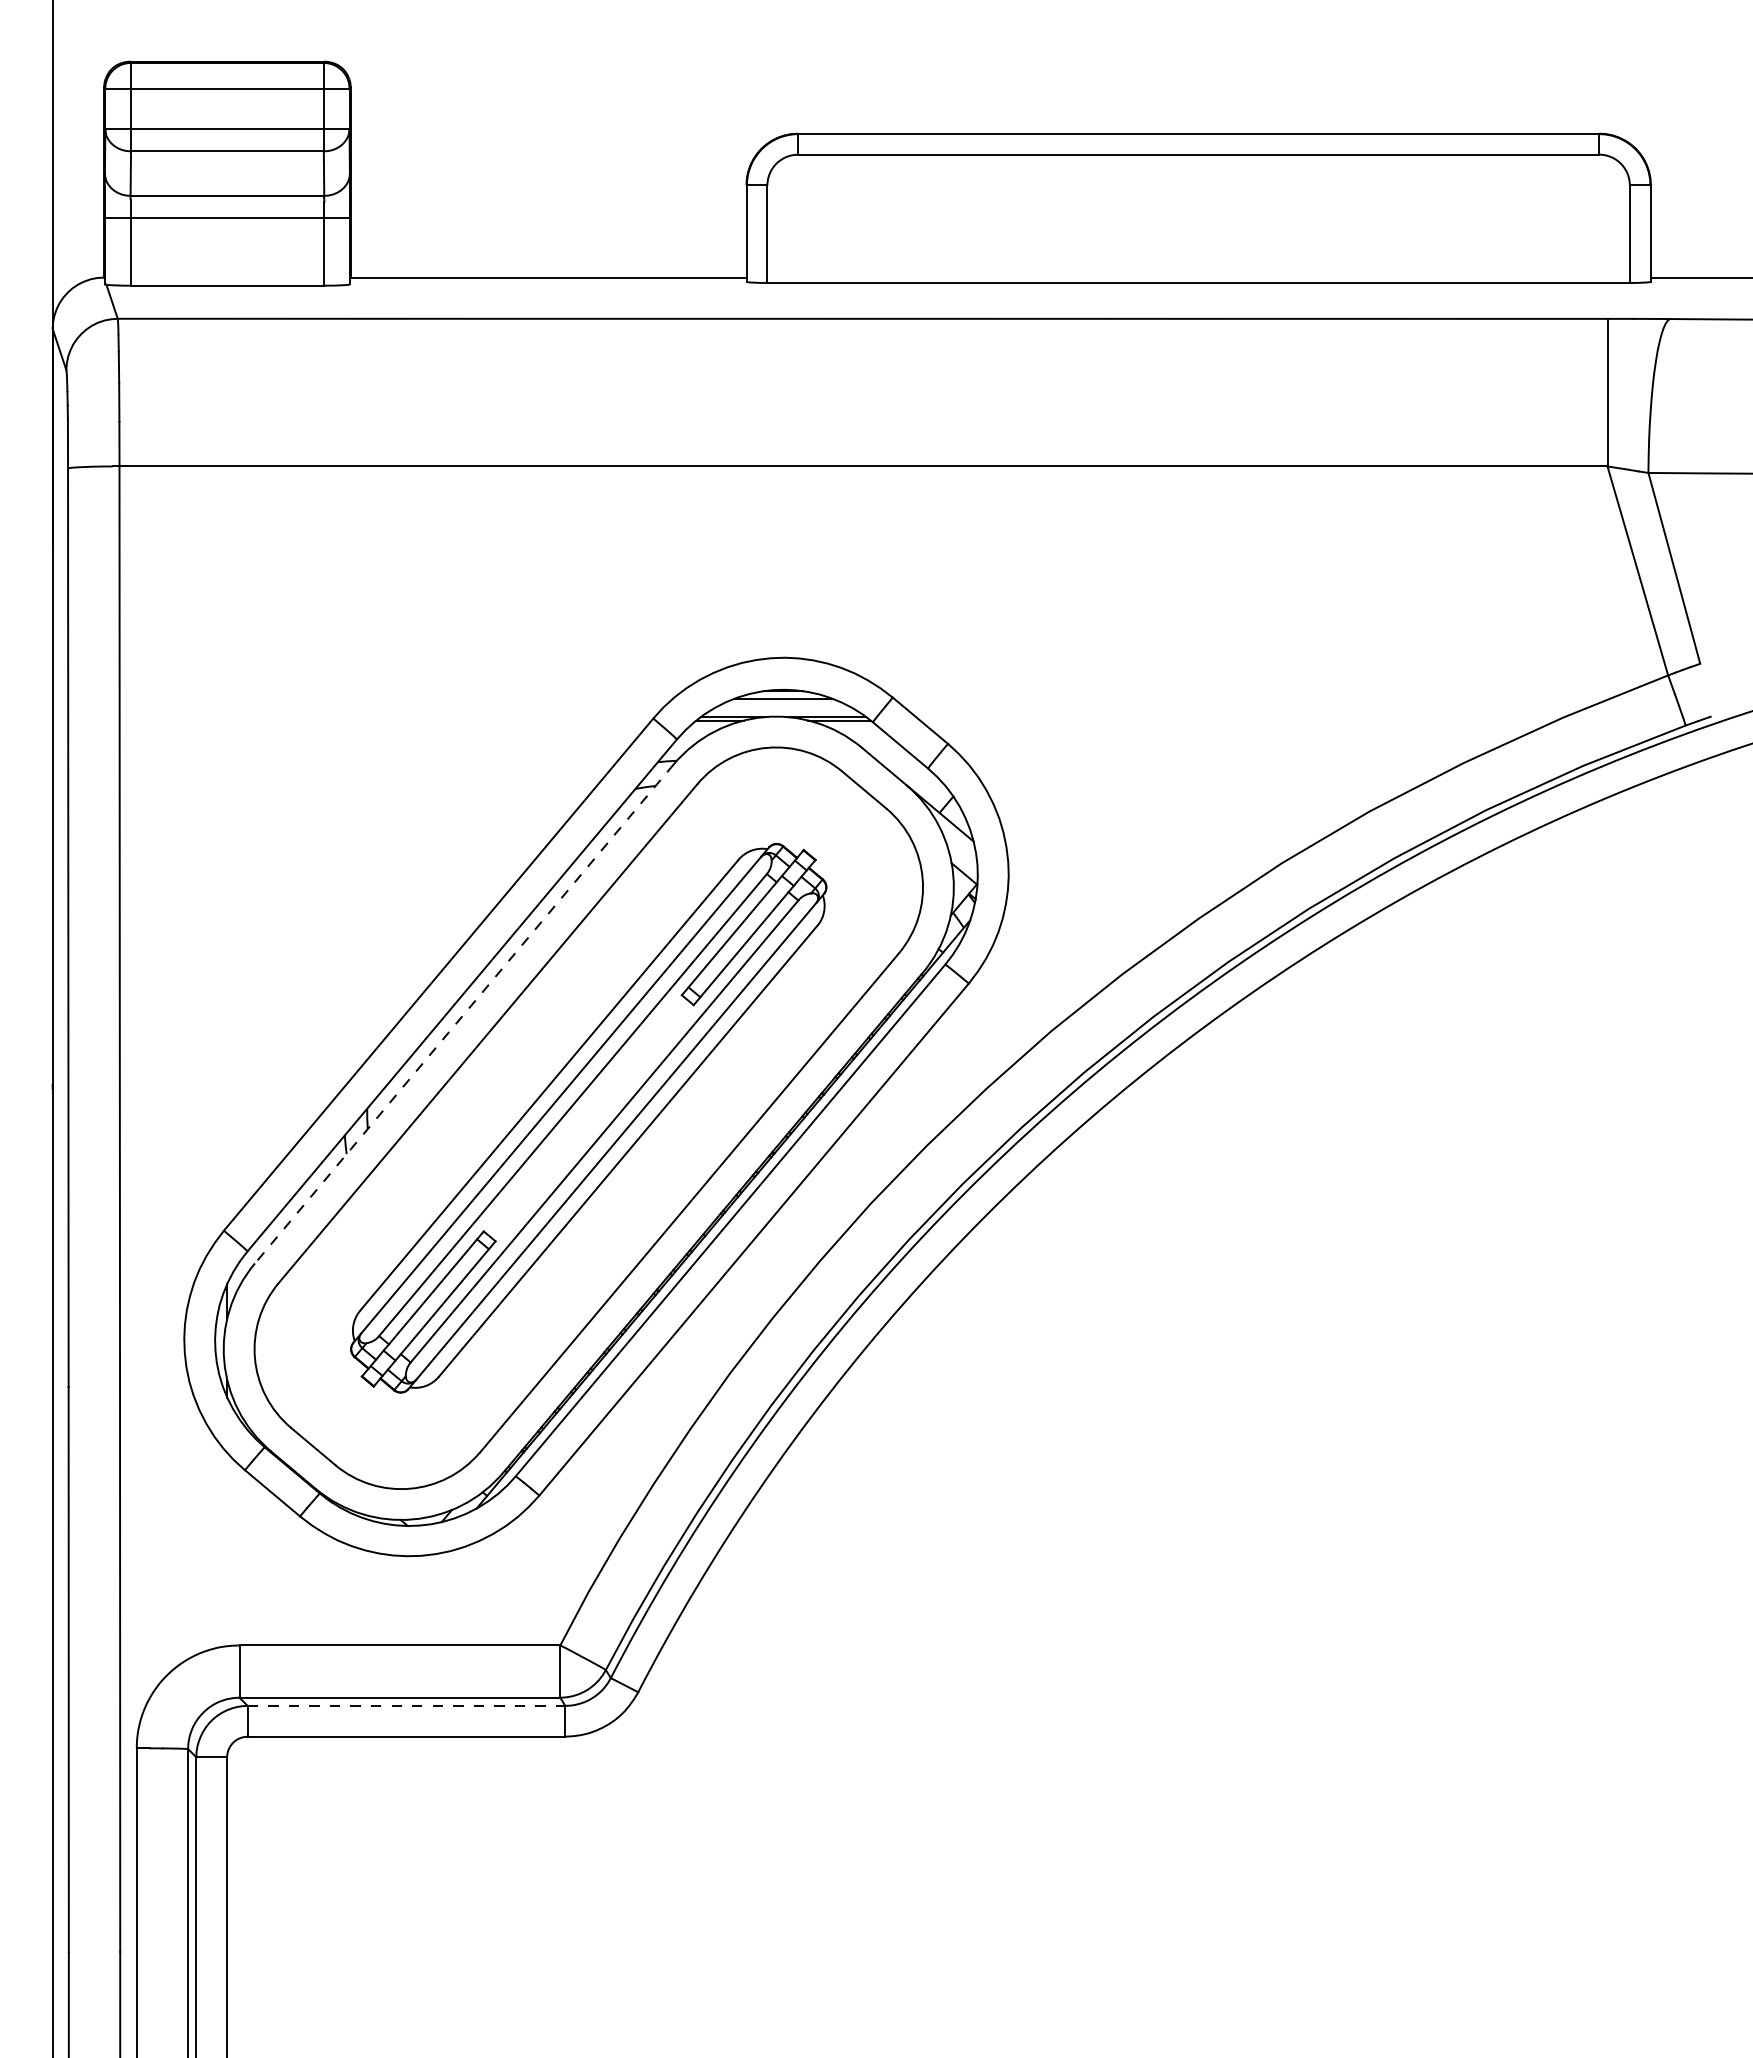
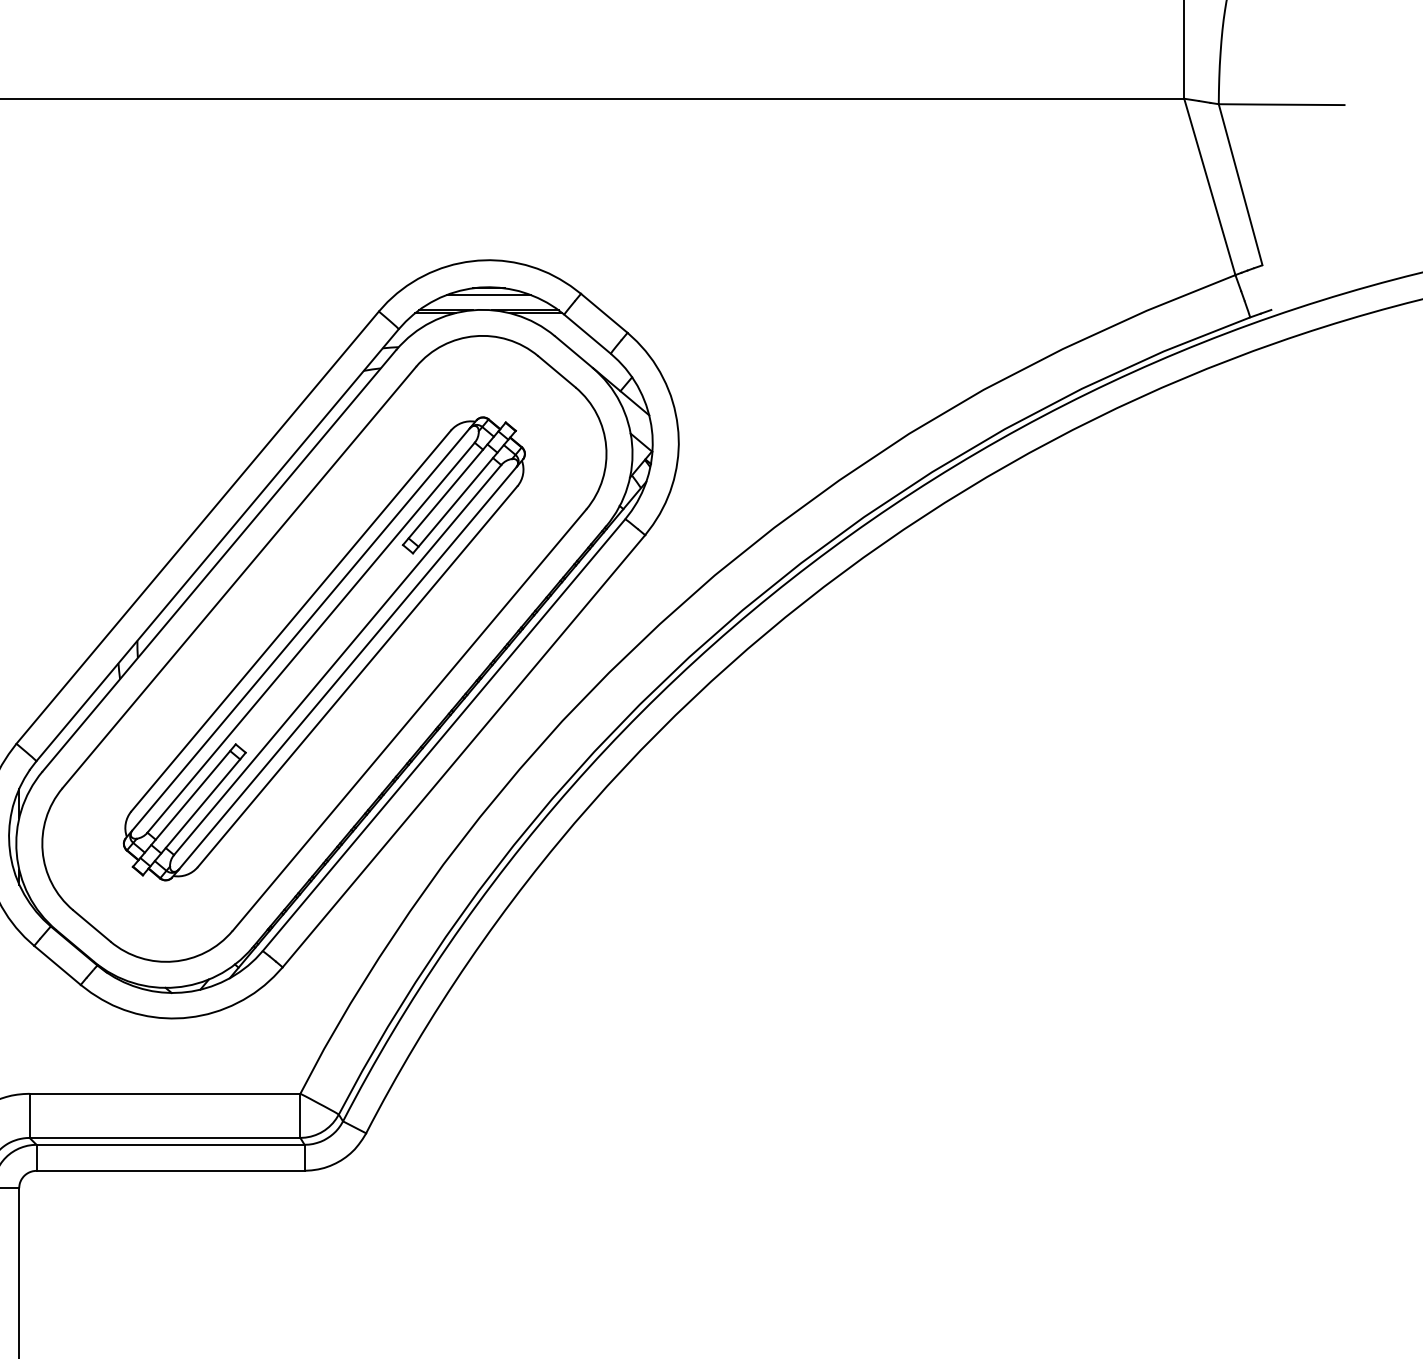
line: (464, 1013) -> (219, 560), dashed -> solid
line: (406, 1705) -> (170, 1144), dashed -> solid

